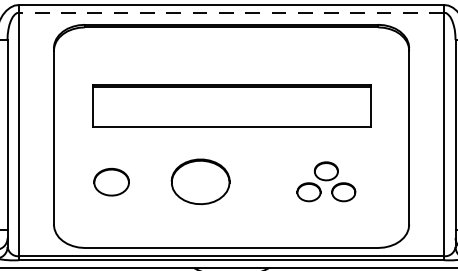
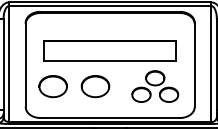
line: (230, 13) -> (109, 6), dashed -> solid
part: (110, 181) -> (52, 86), size x1.67
part: (326, 181) -> (155, 86), size x1.67

